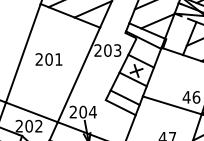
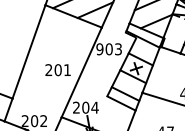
text: (97, 50) -> (99, 49), 203 -> 903
text: (48, 59) -> (57, 70), moved
line: (31, 112) -> (36, 108), removed

